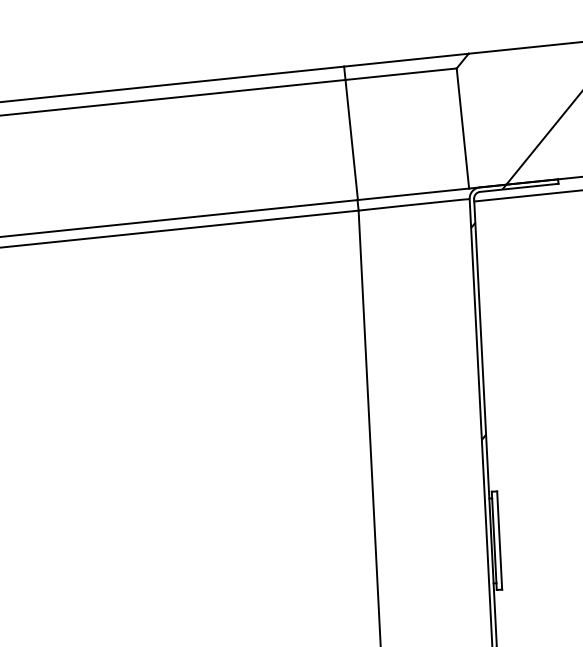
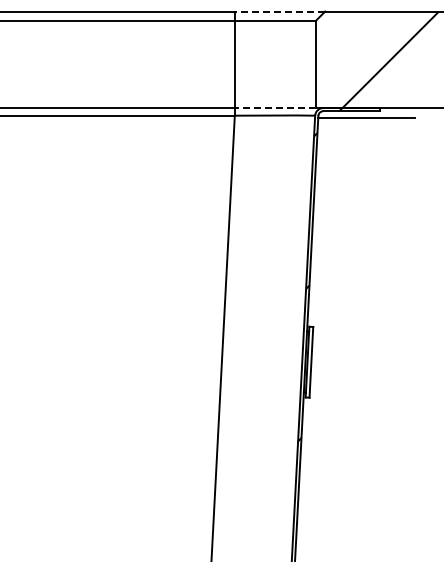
line: (405, 60) -> (279, 11), solid -> dashed
line: (412, 195) -> (274, 108), solid -> dashed

